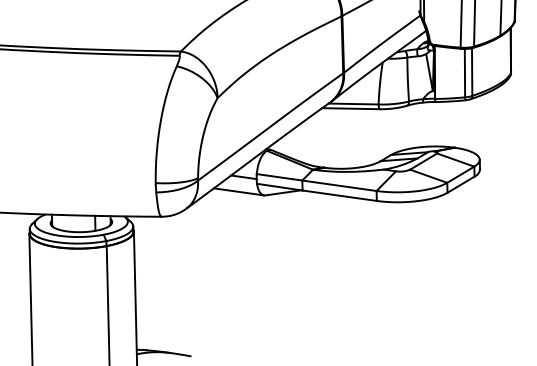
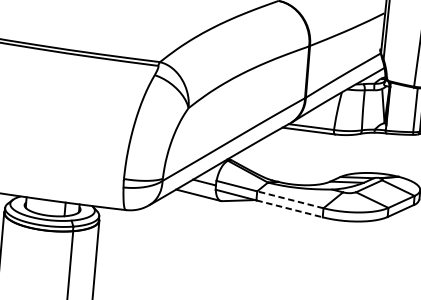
line: (338, 185) -> (289, 199), solid -> dashed
line: (340, 195) -> (290, 208), solid -> dashed

